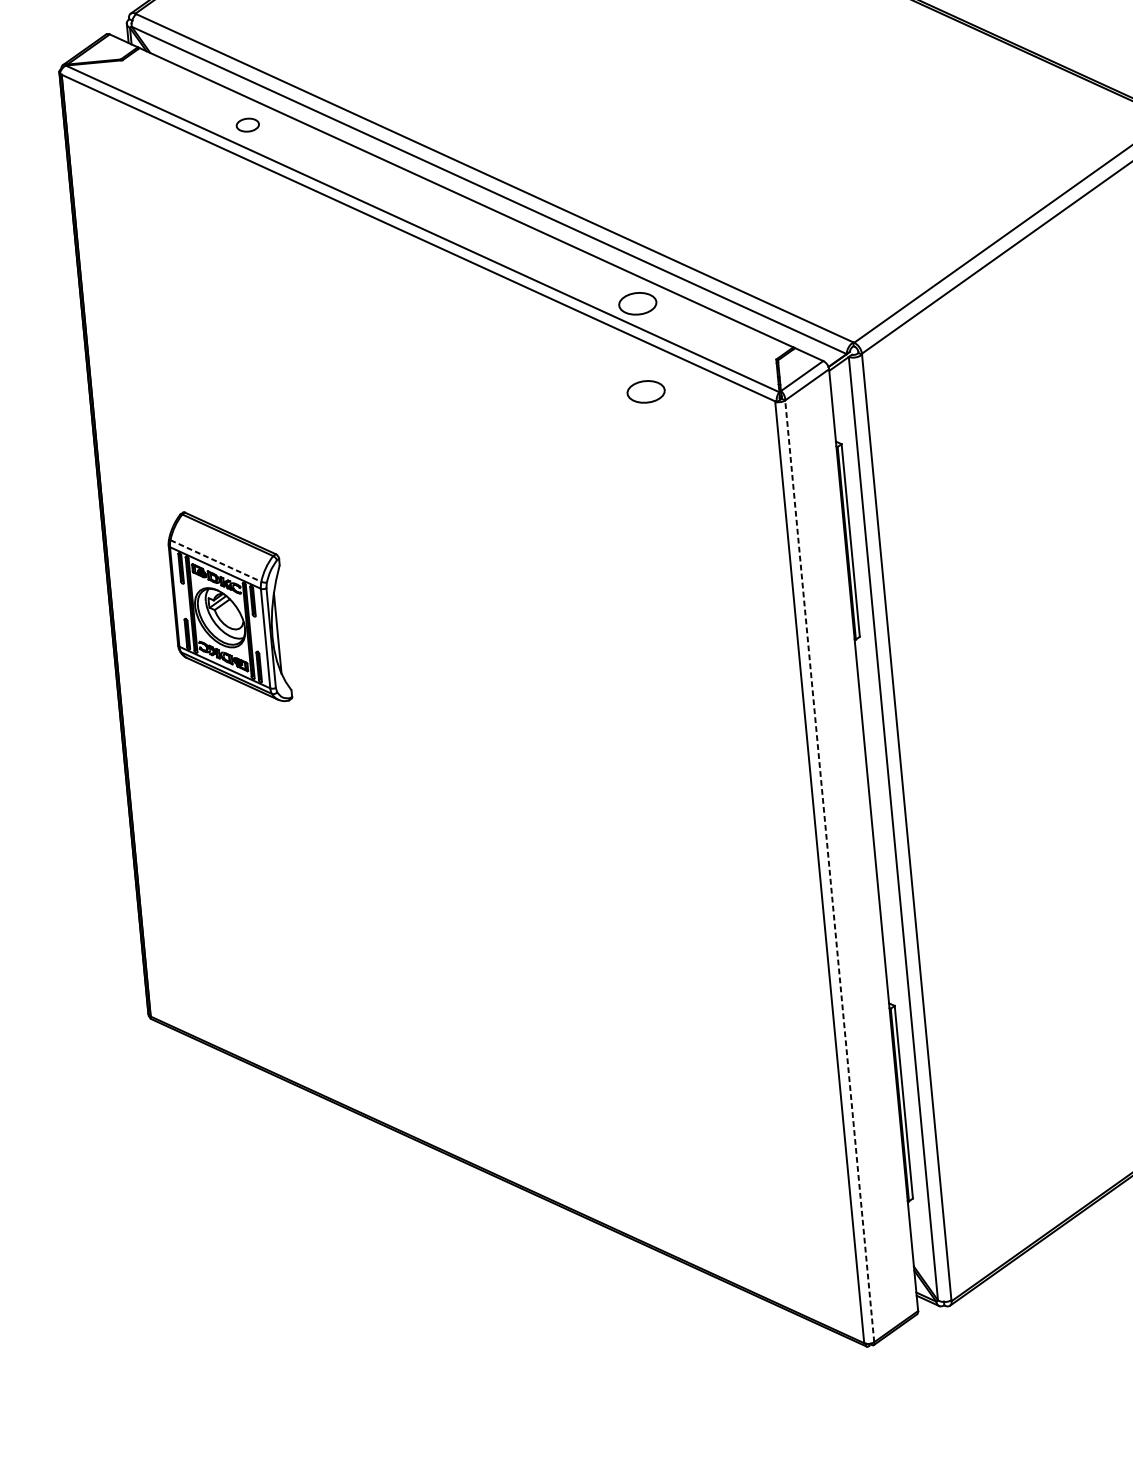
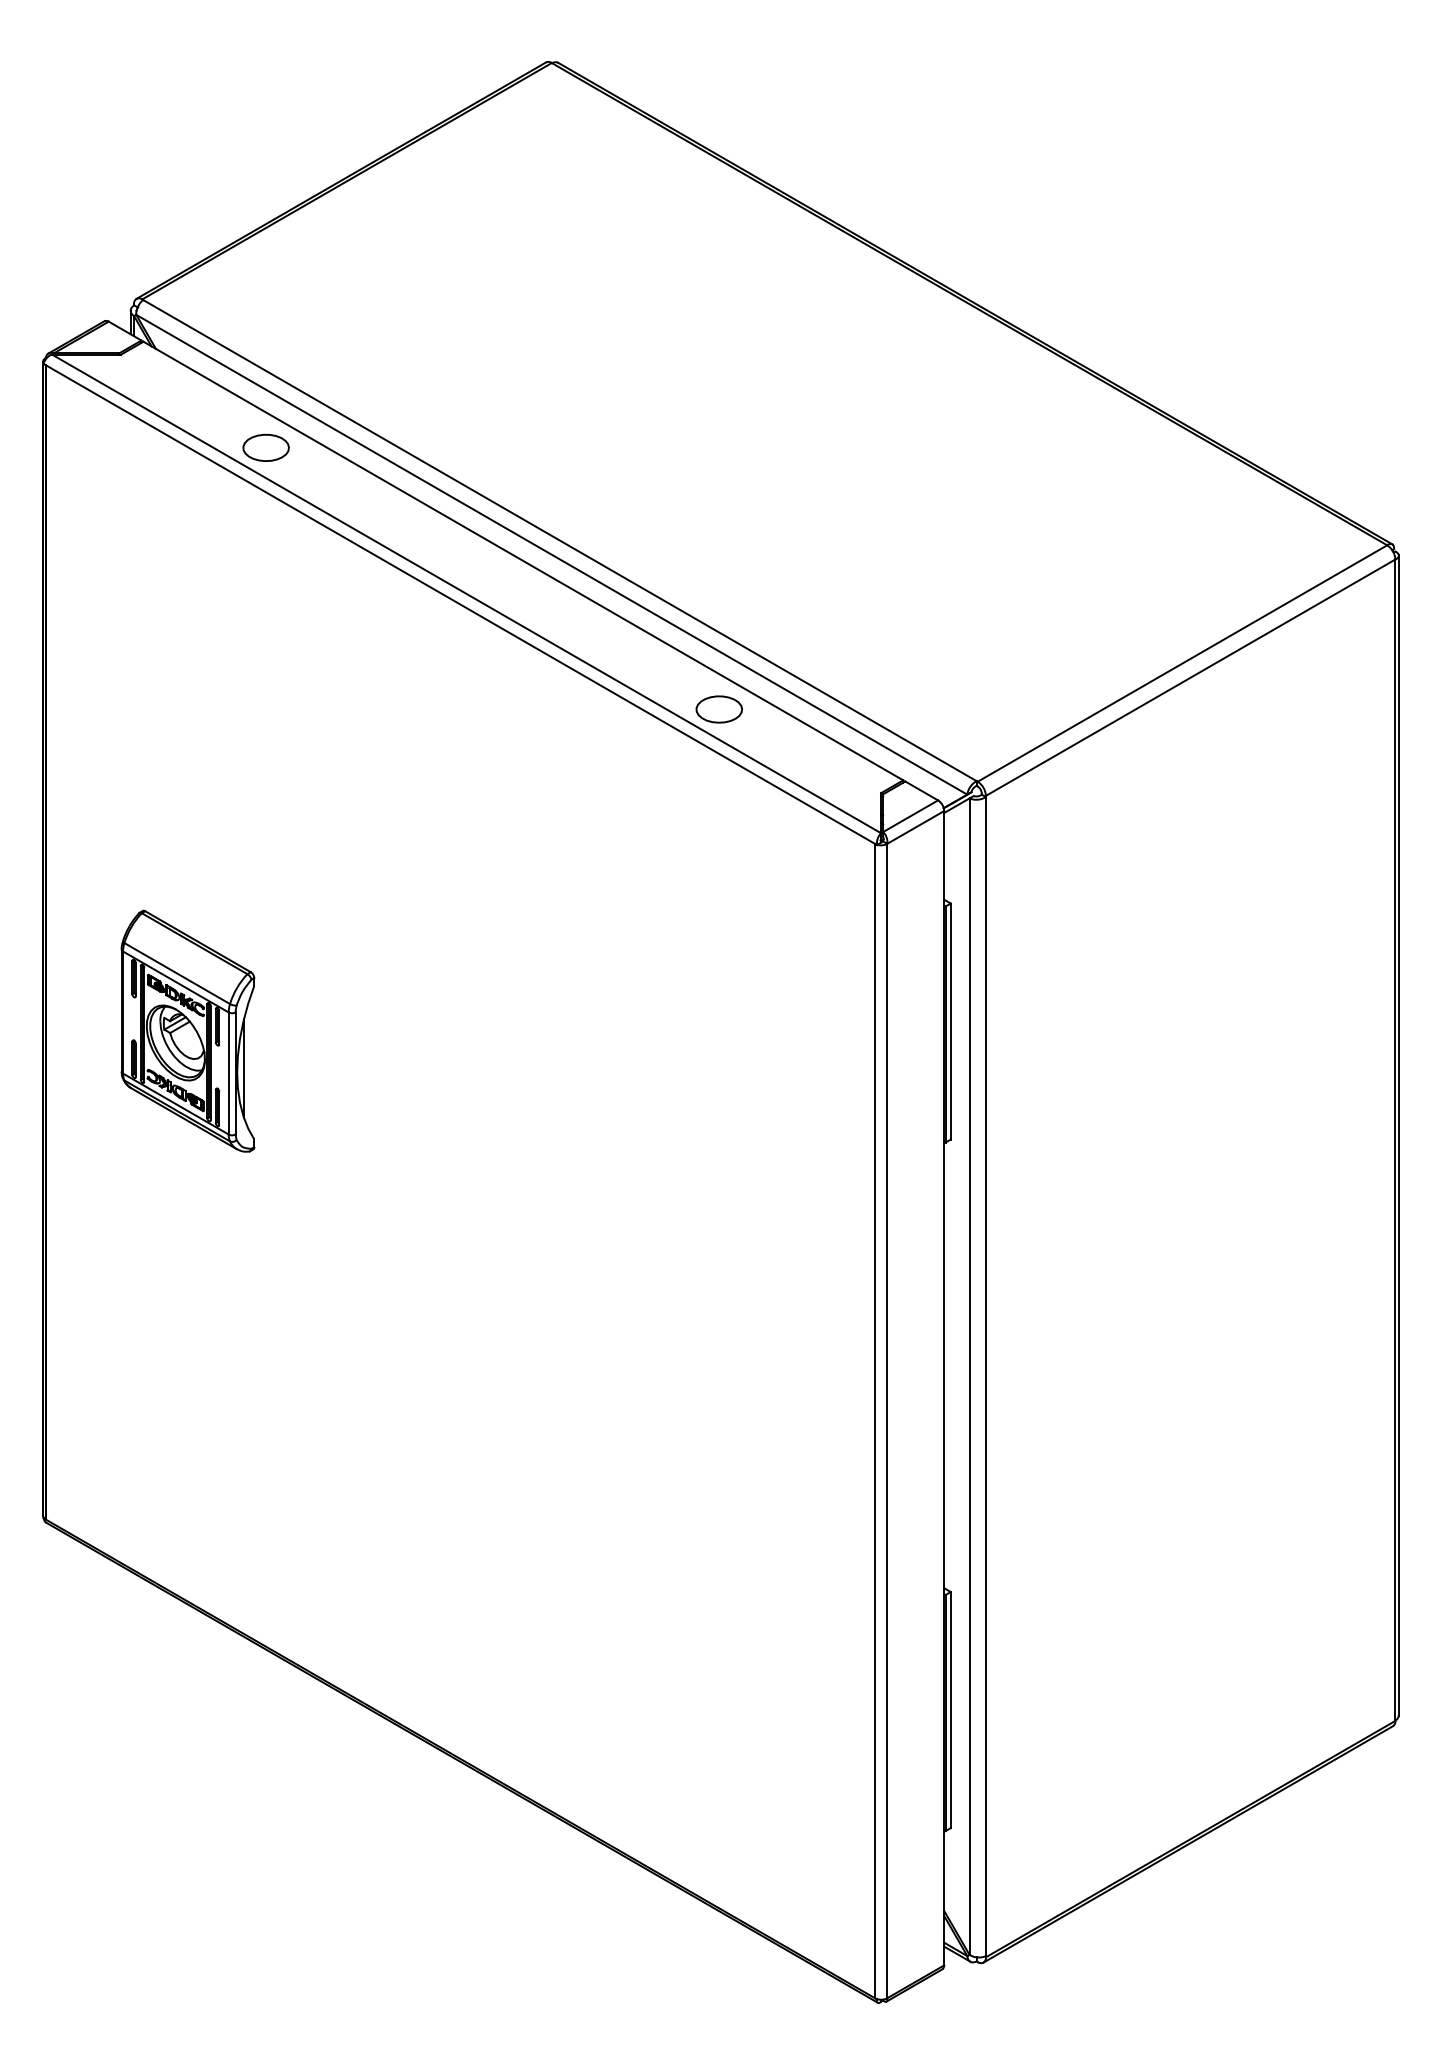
part: (247, 125) -> (265, 447), size x1.67
part: (645, 391) -> (718, 817), removed
line: (216, 560) -> (177, 973), dashed -> solid
line: (829, 870) -> (887, 1420), dashed -> solid

